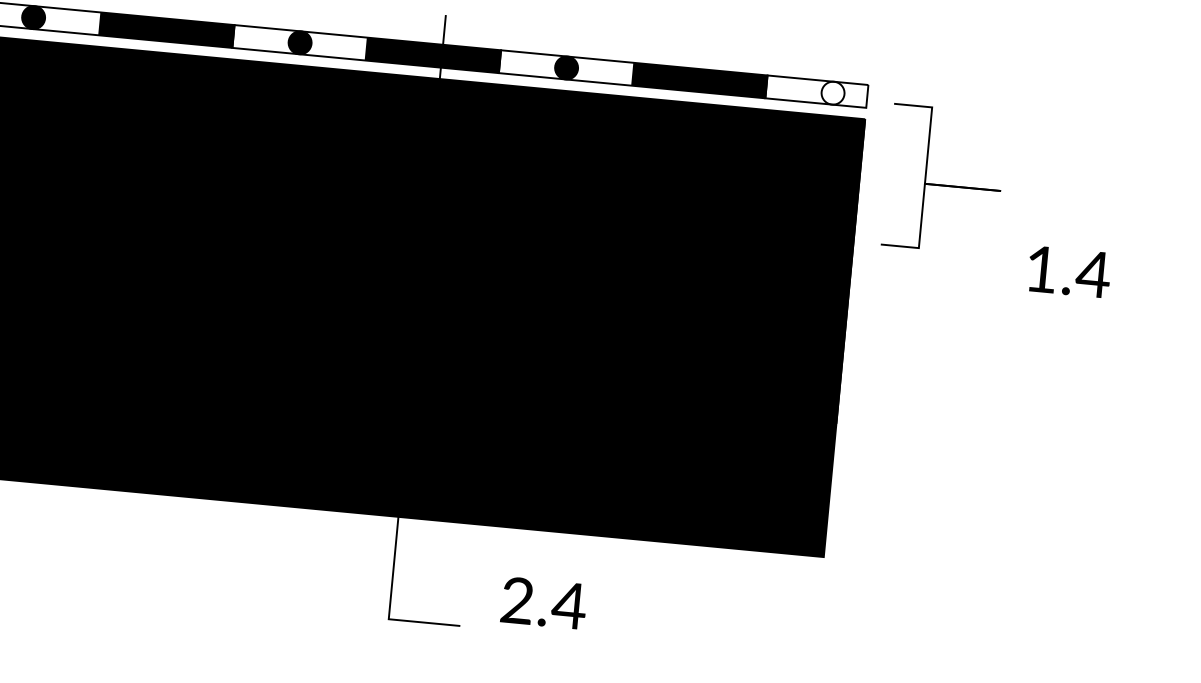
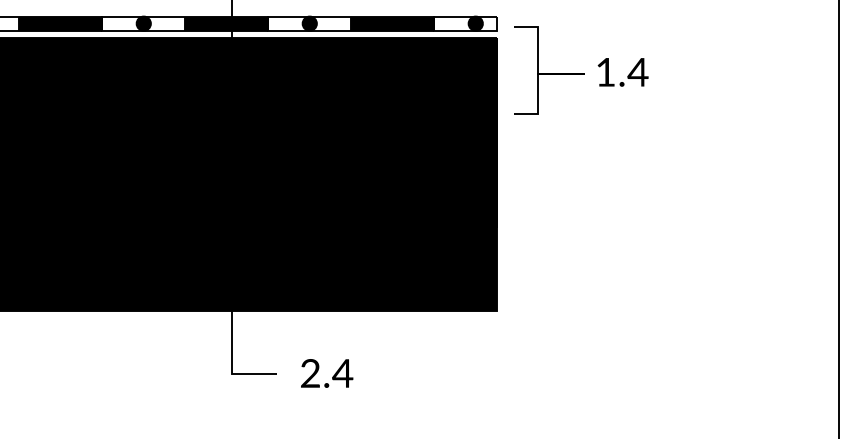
fill: (832, 92) -> (475, 23), added
text: (1068, 272) -> (622, 72), moved
text: (544, 603) -> (327, 373), moved

